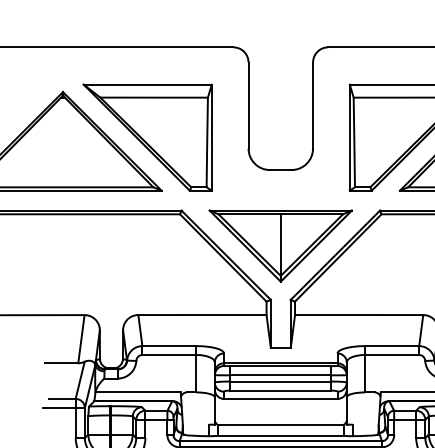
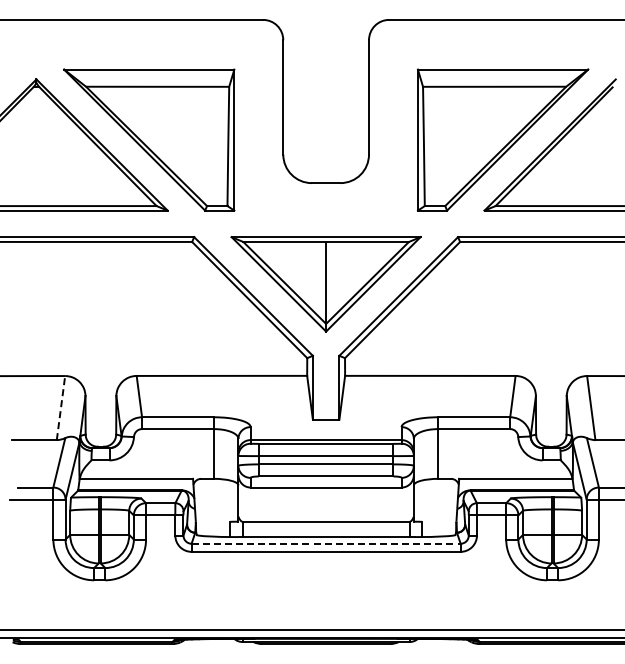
line: (81, 338) -> (61, 407), solid -> dashed
line: (281, 441) -> (326, 543), solid -> dashed

